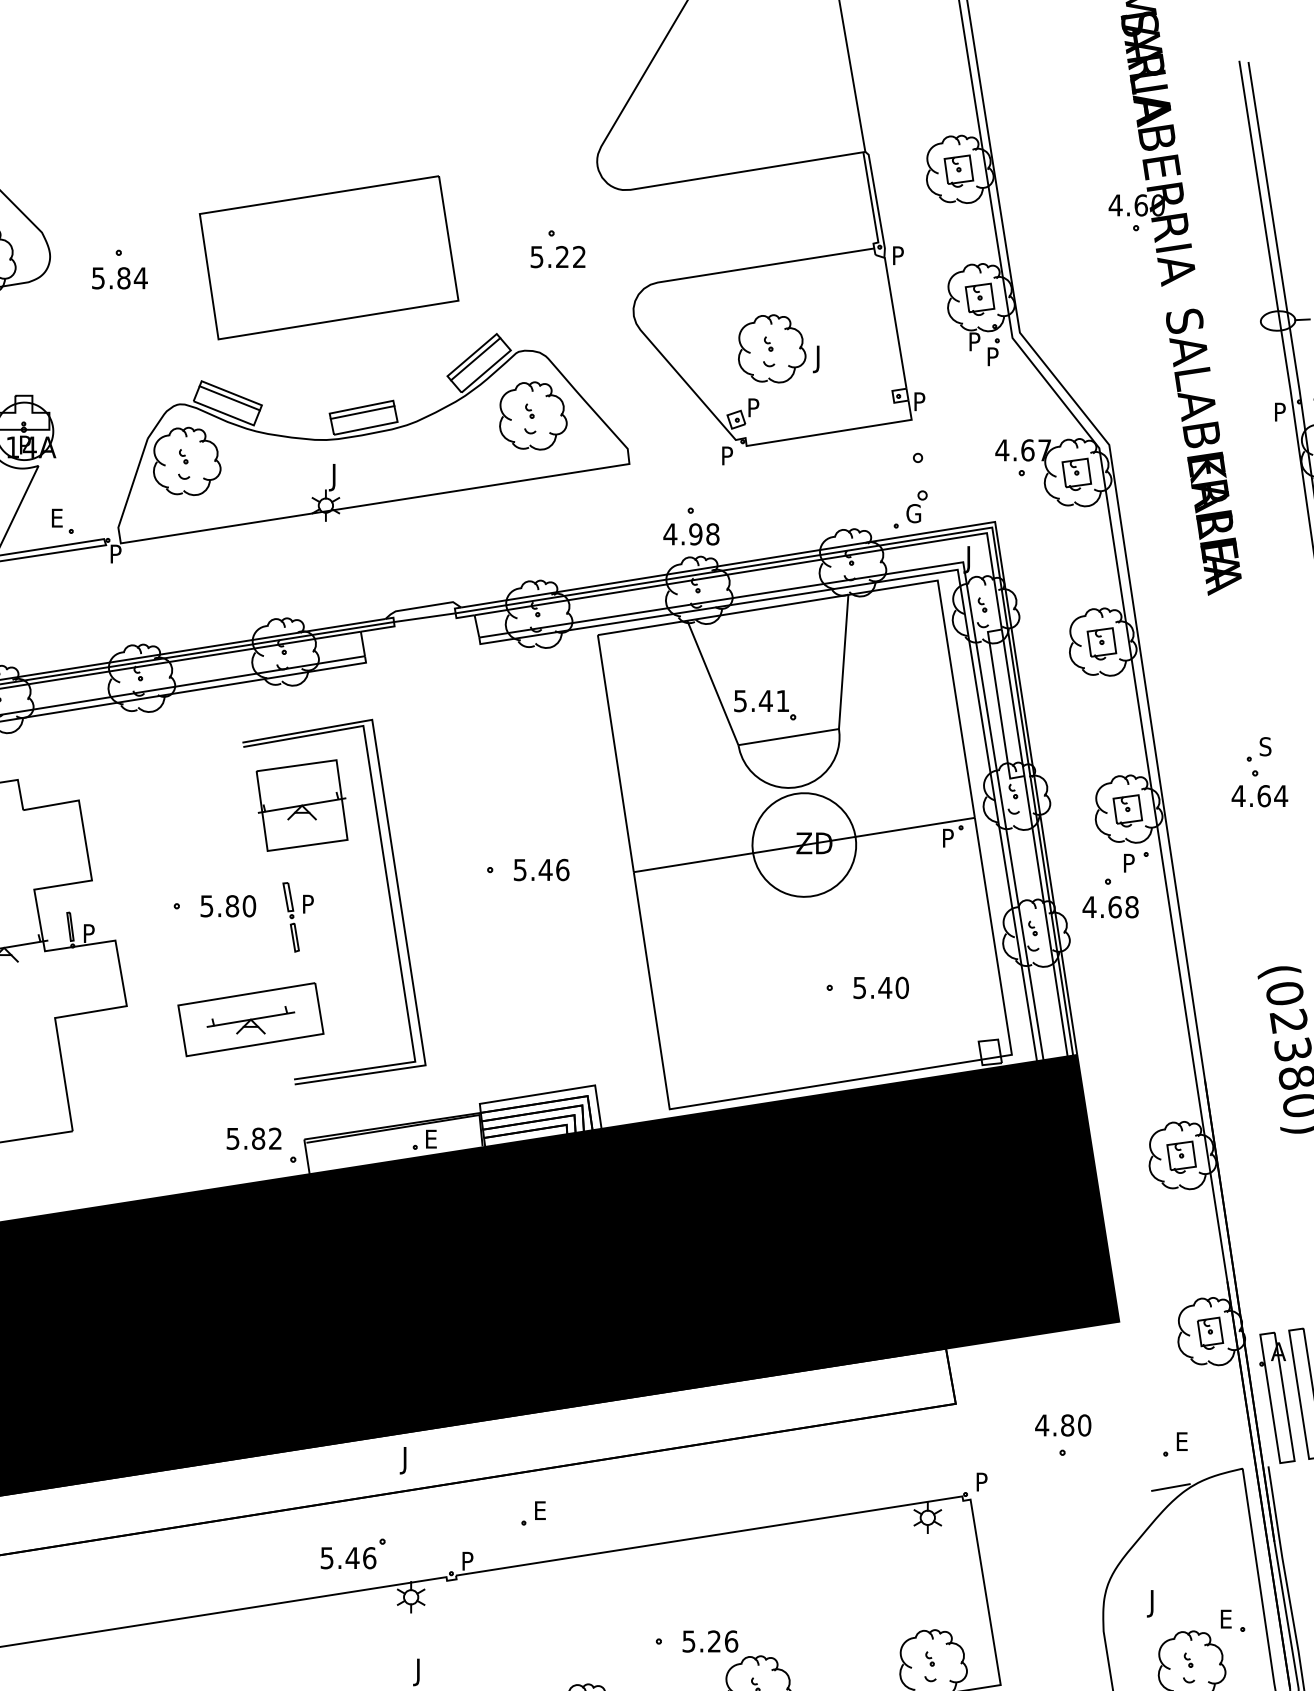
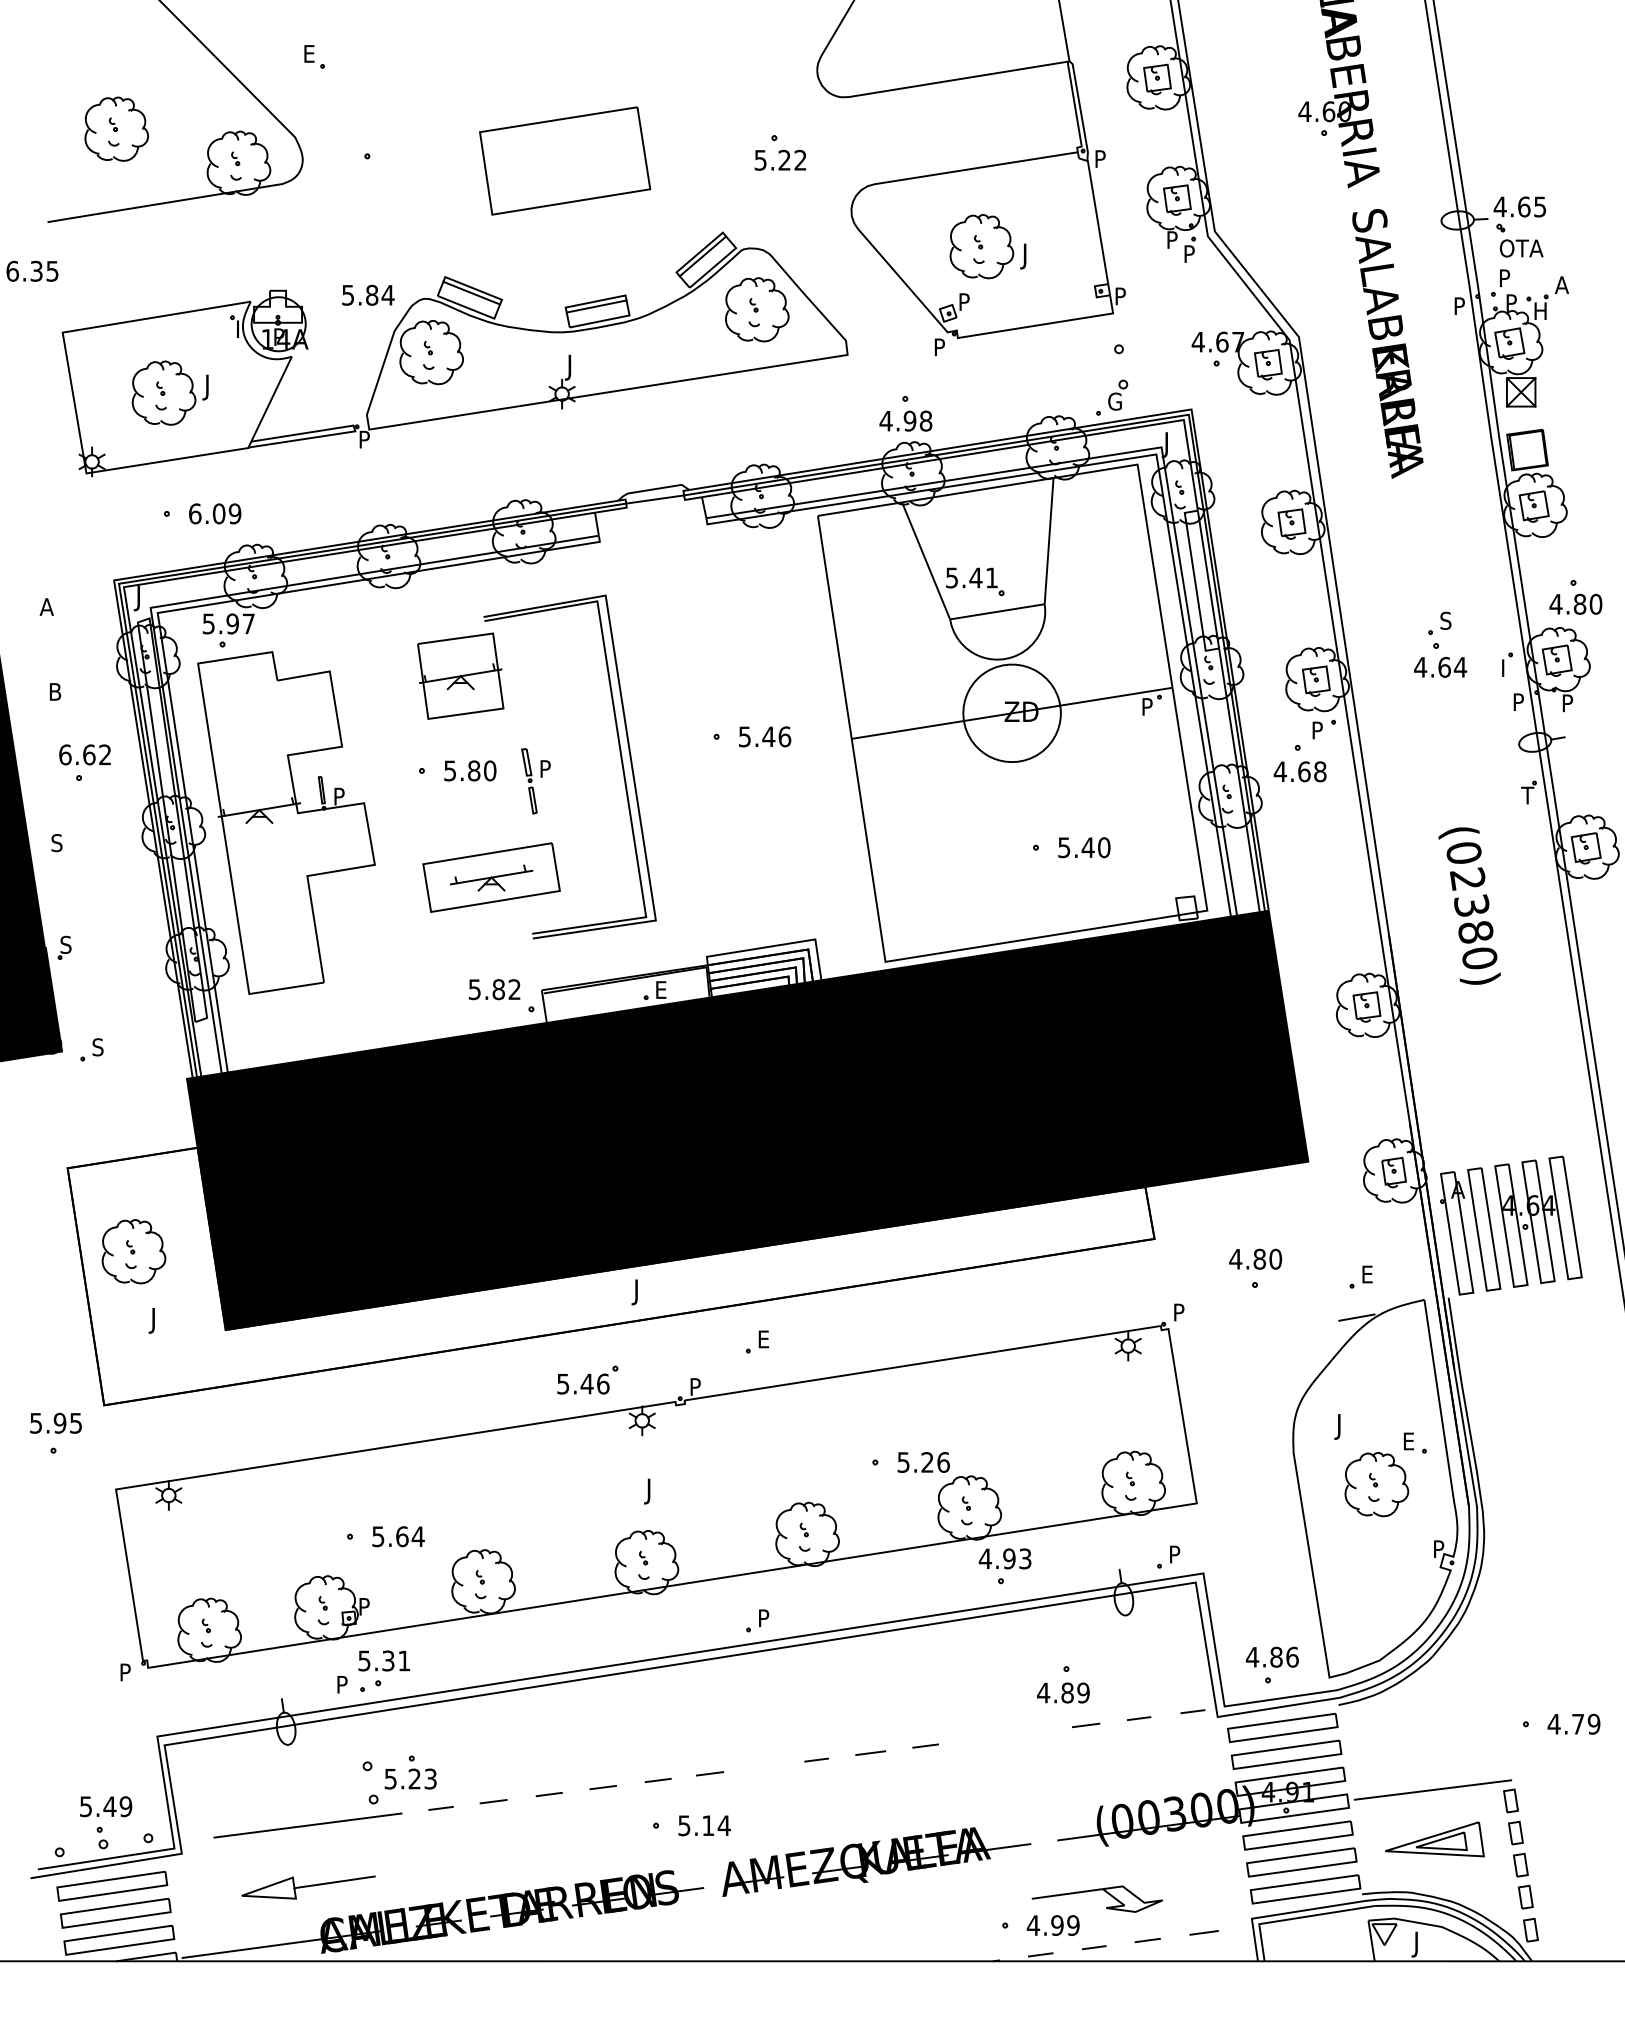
part: (328, 257) -> (564, 160), size x0.7
text: (120, 277) -> (368, 294), moved
part: (62, 520) -> (314, 56), moved
part: (301, 804) -> (460, 675), moved

